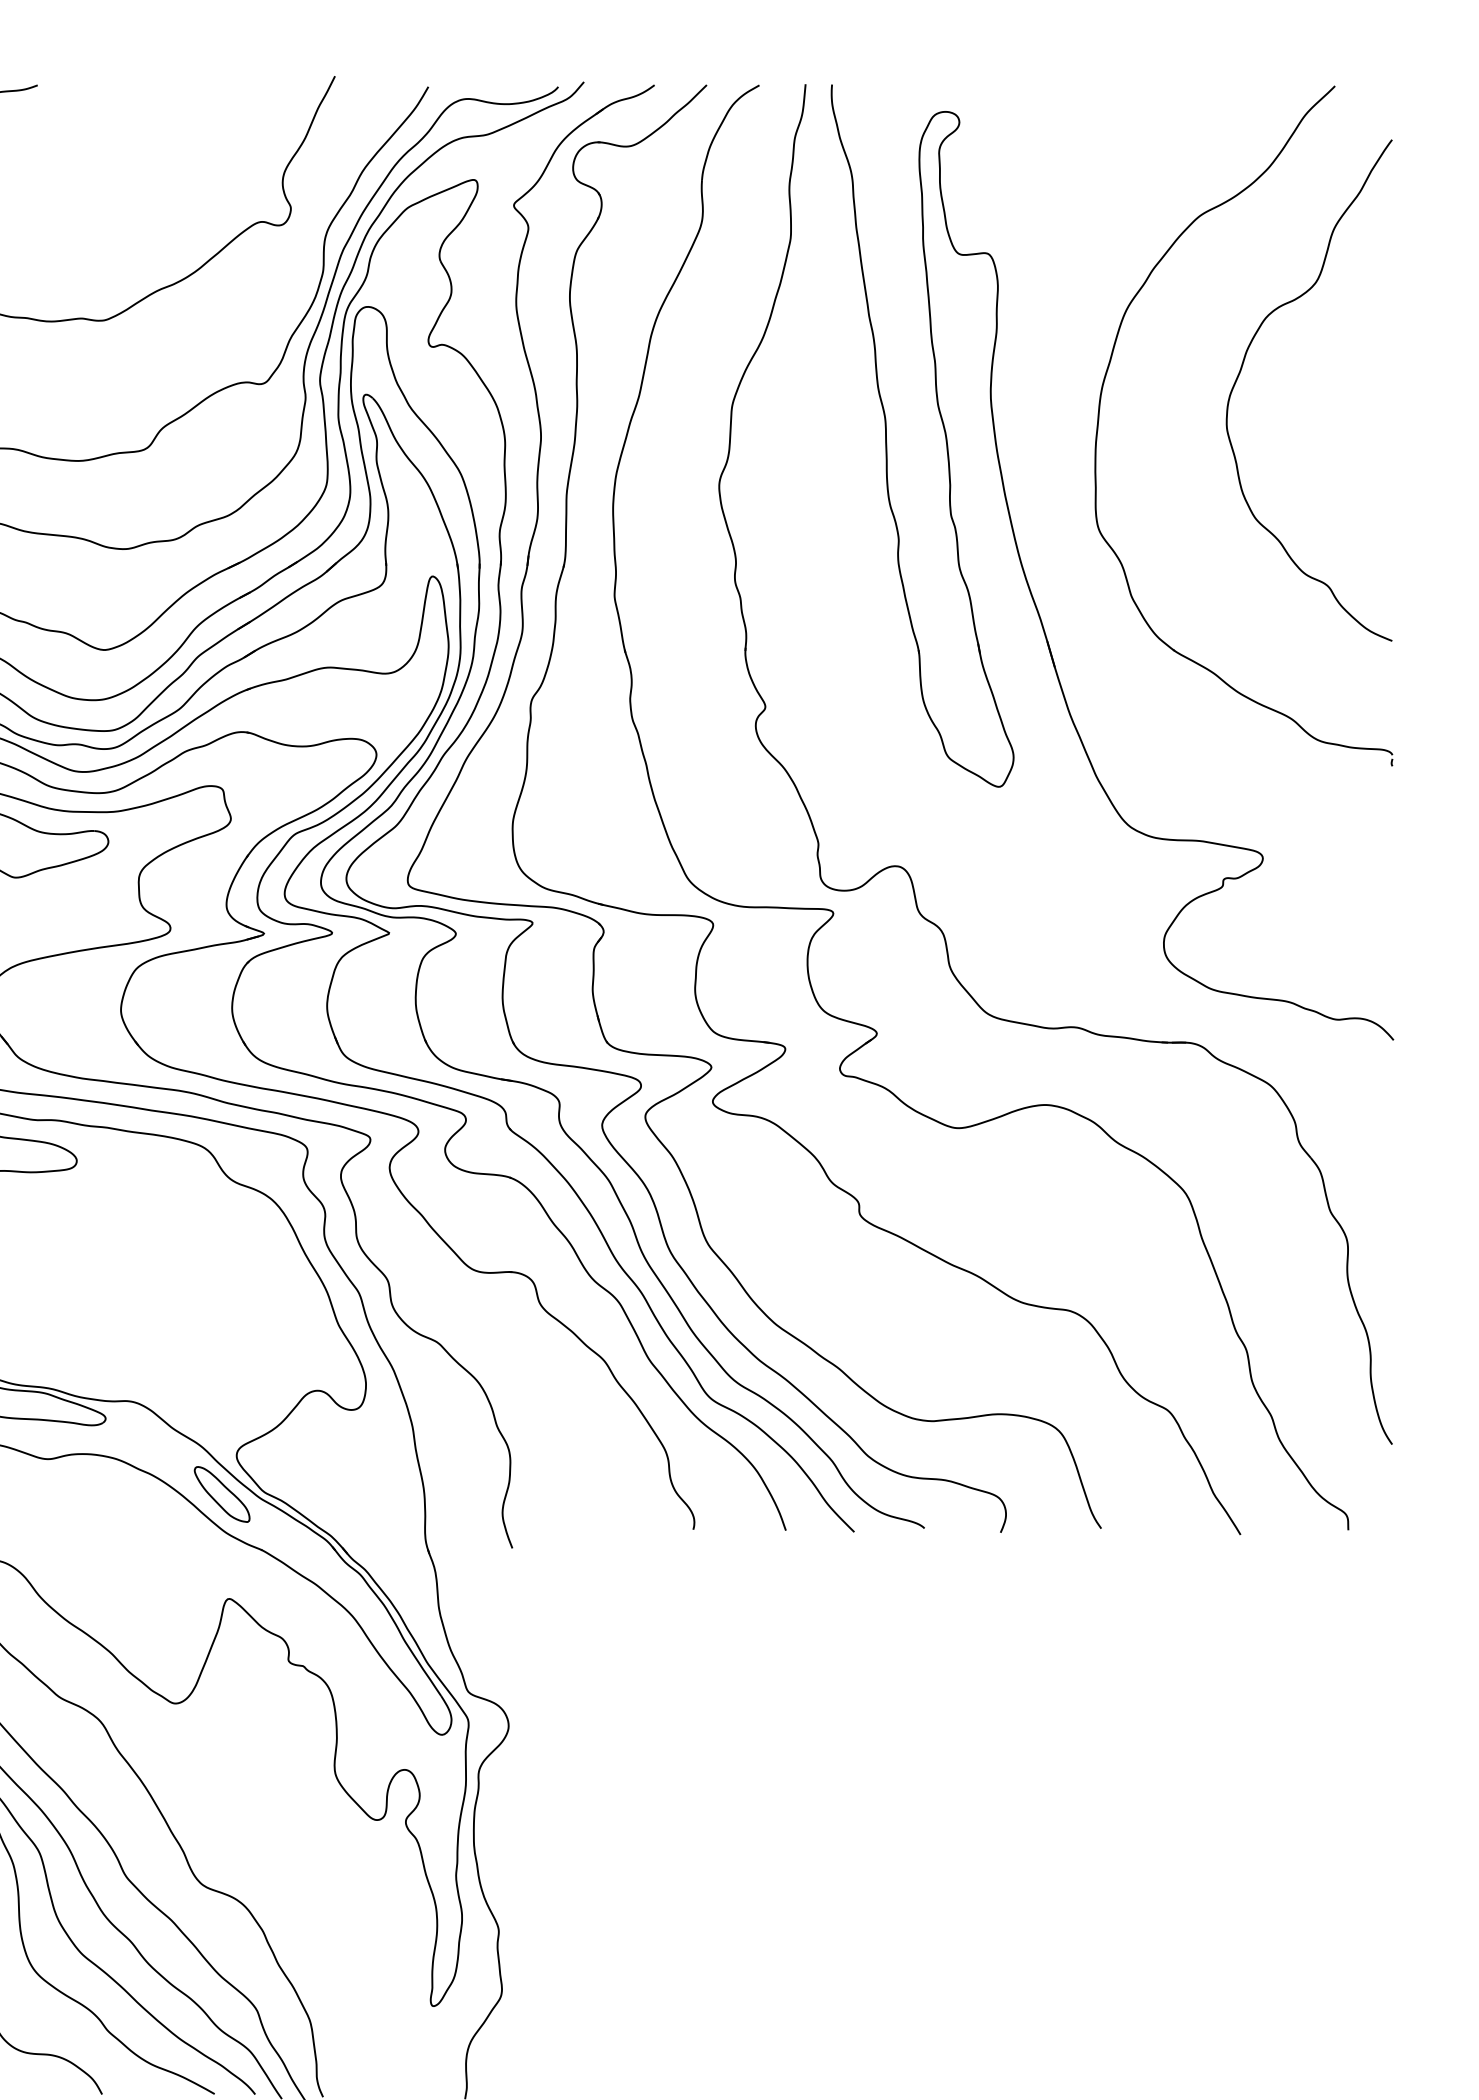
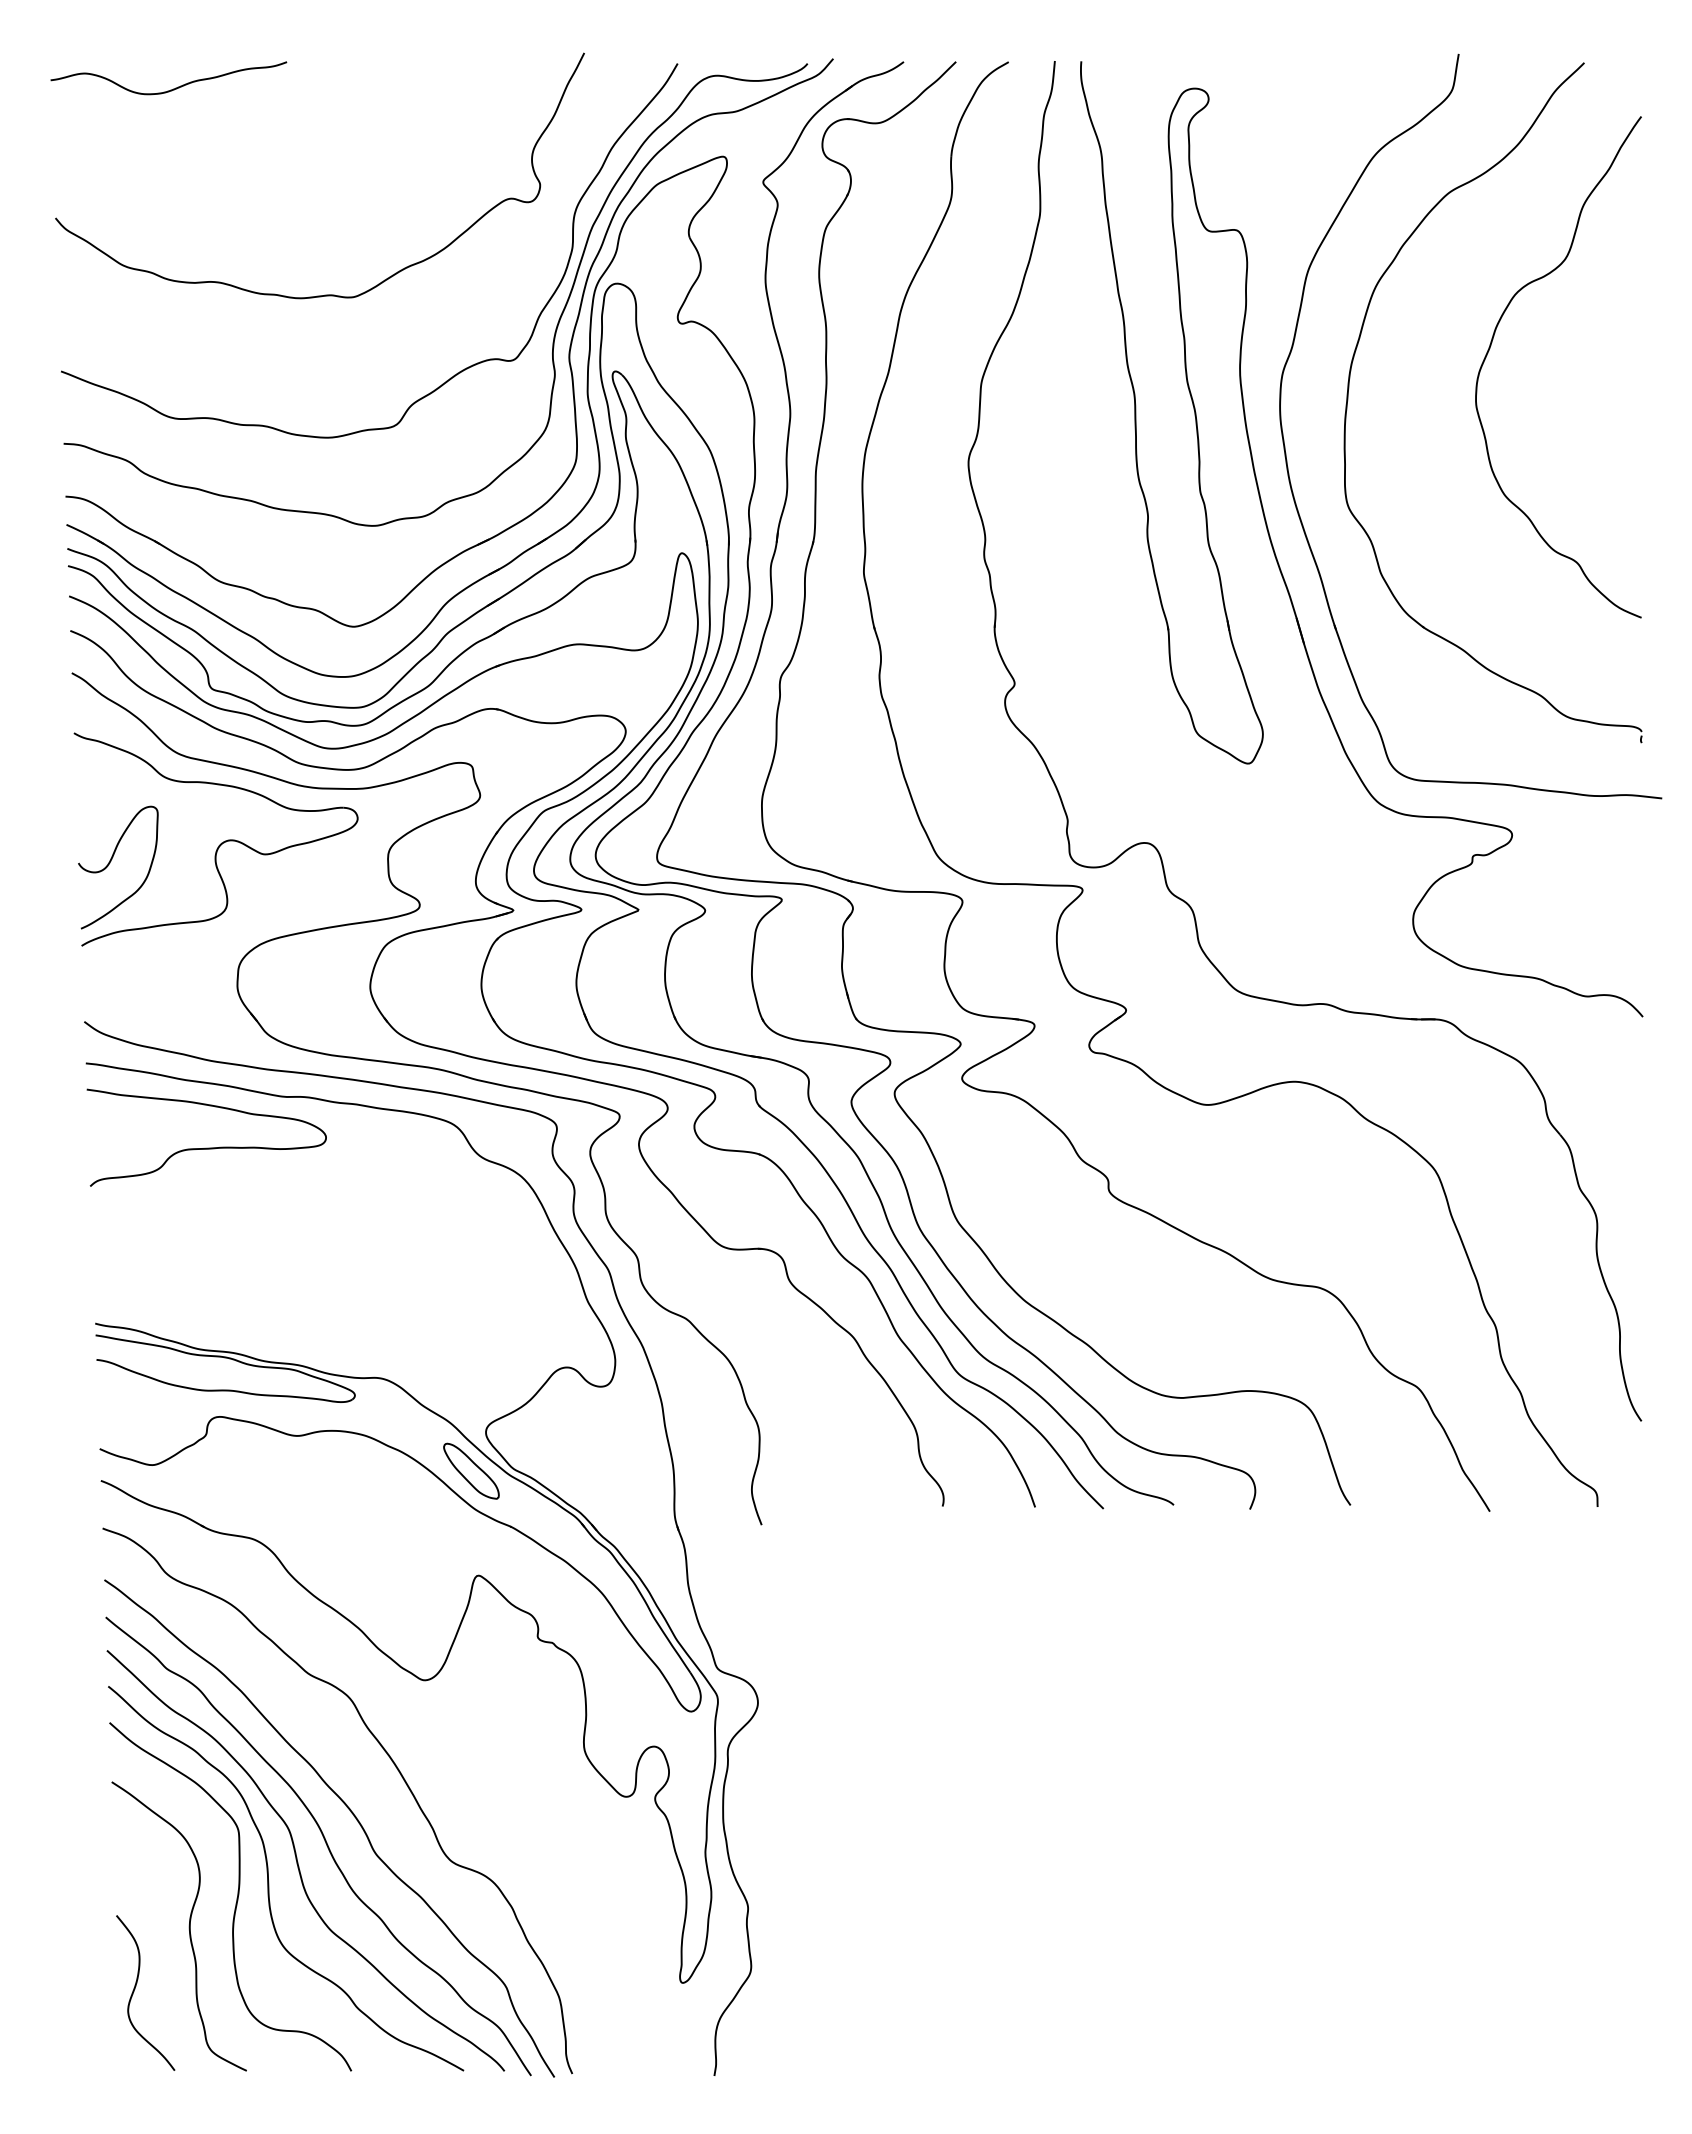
part: (1037, 476) -> (1286, 453), added

